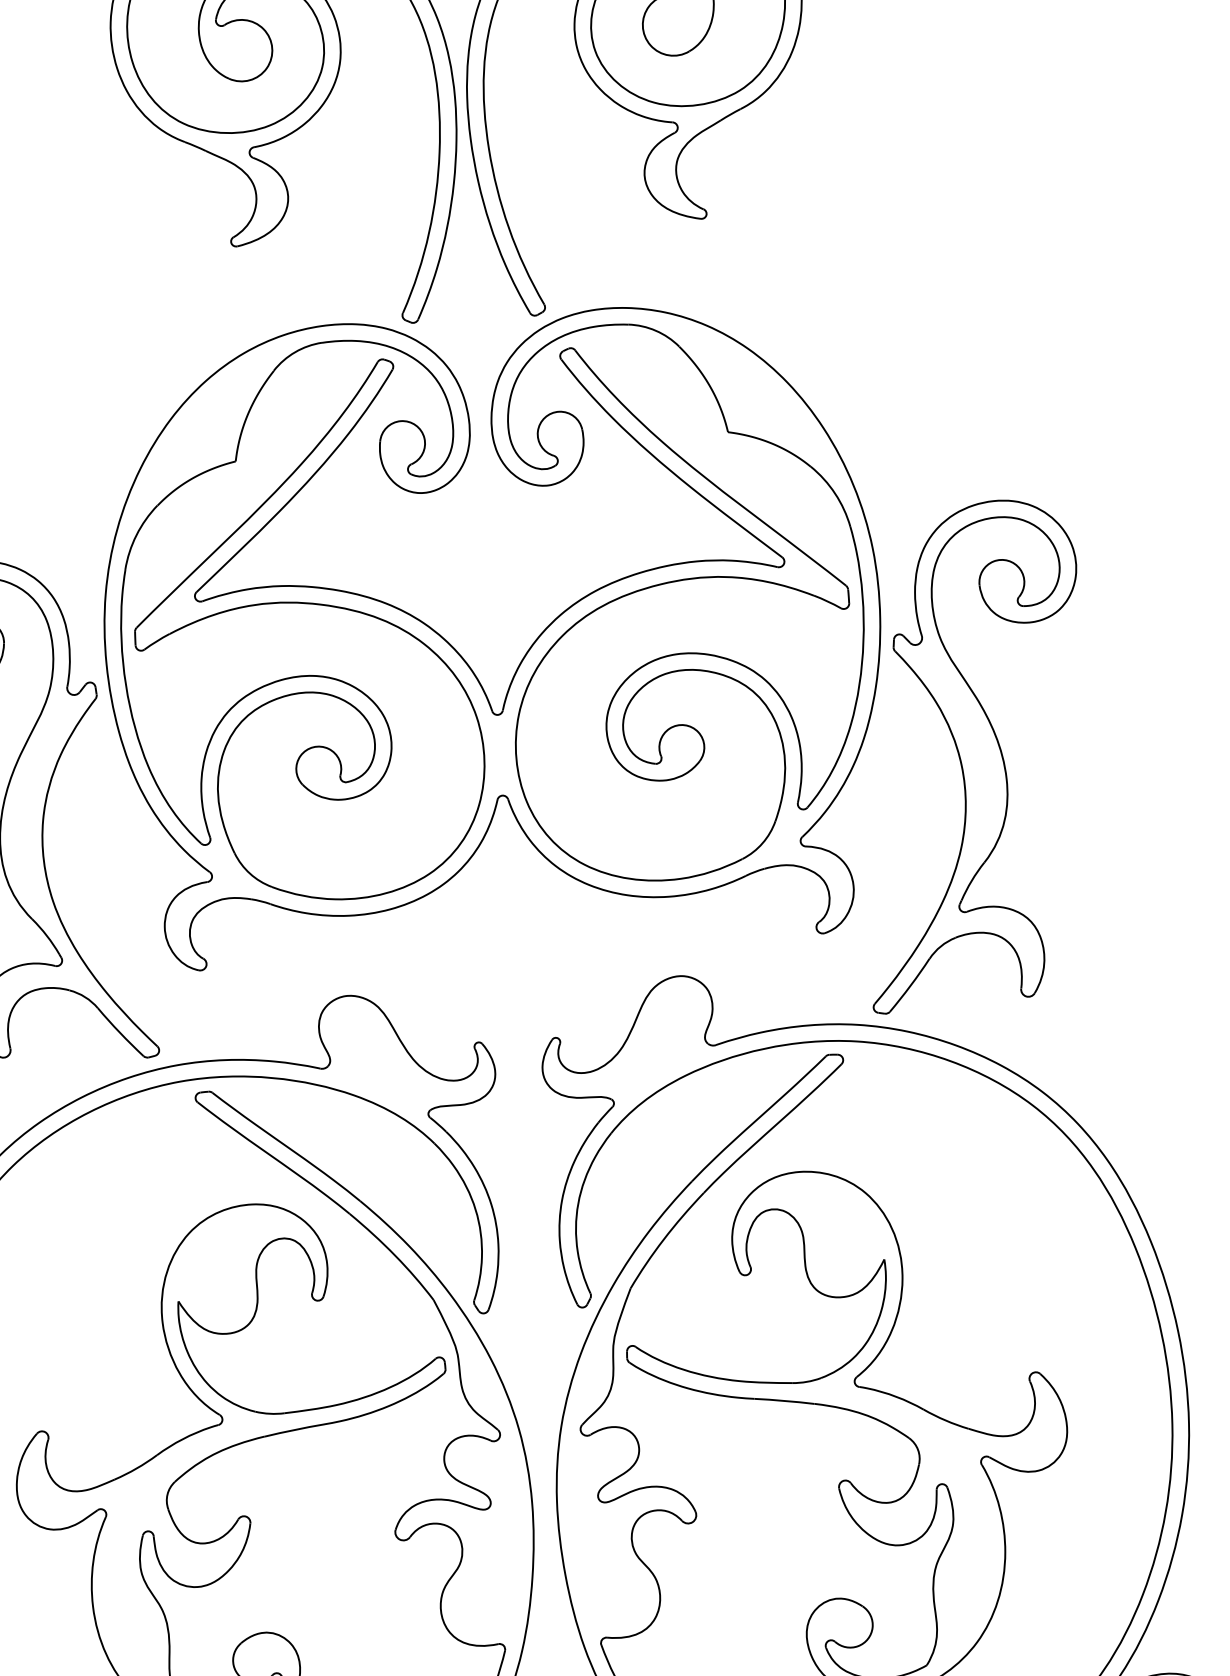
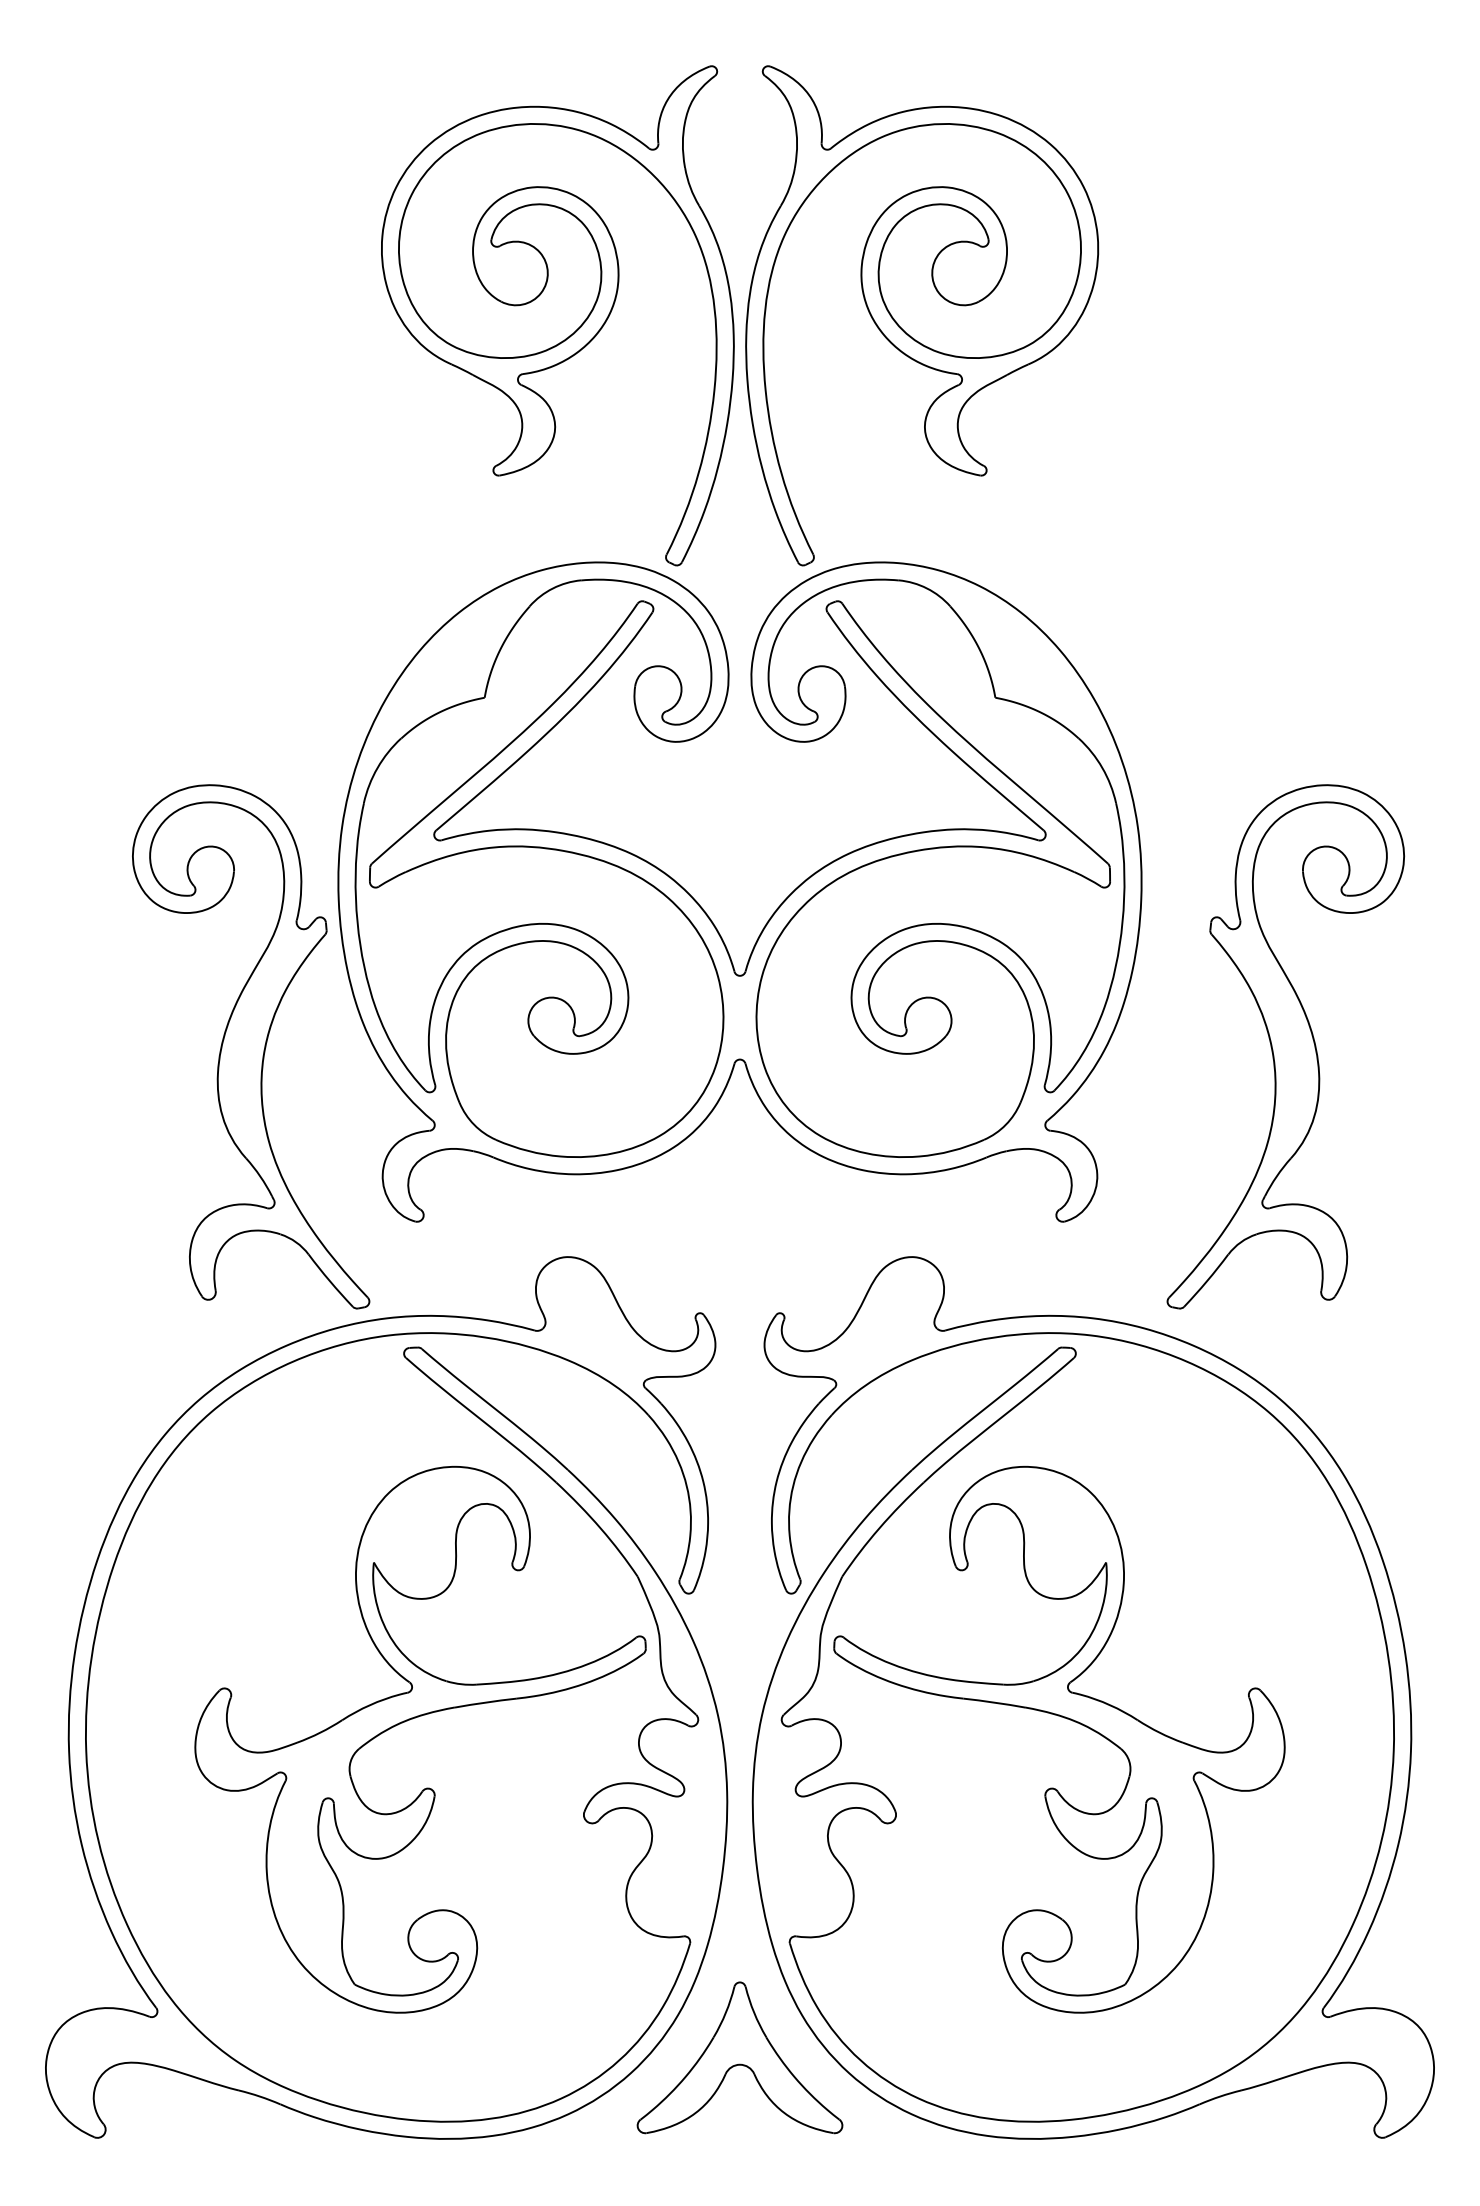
part: (972, 755) -> (1285, 1046), moved

